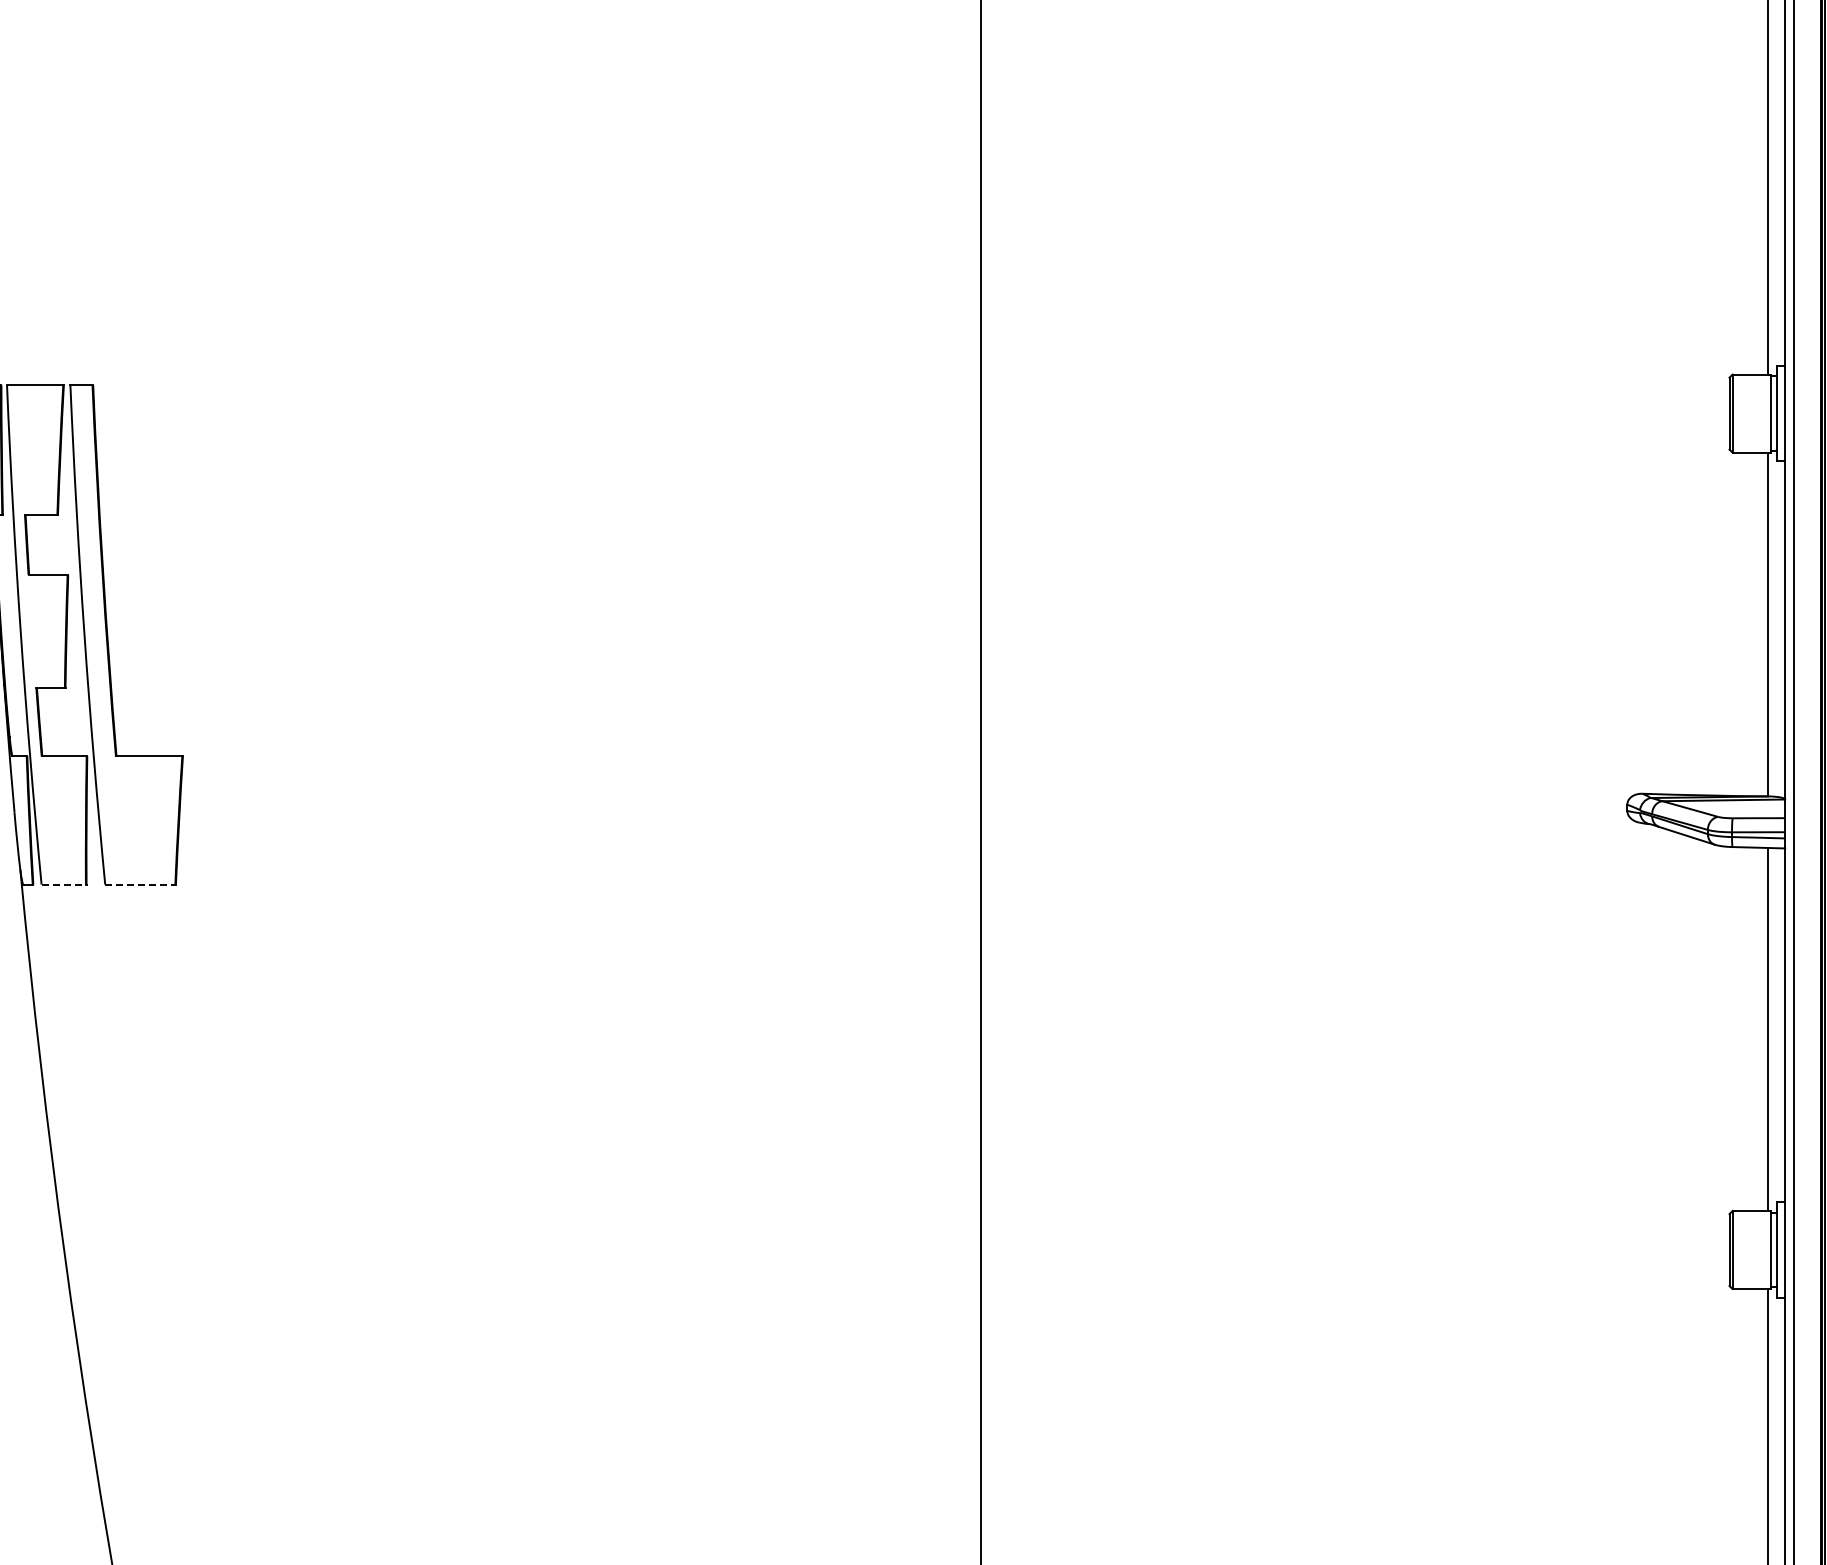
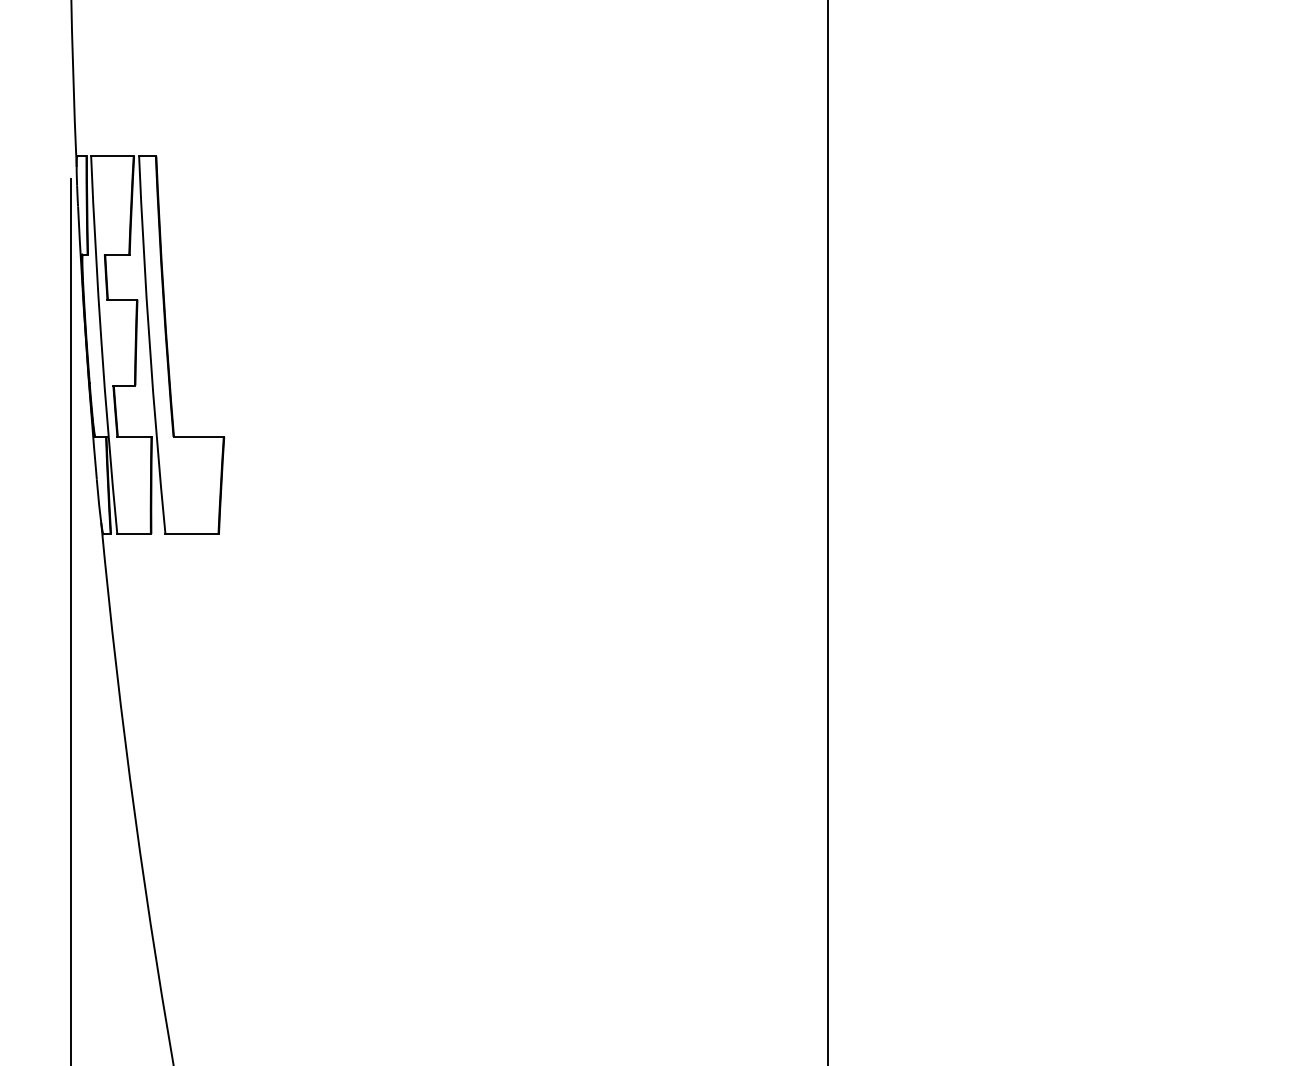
line: (64, 884) -> (134, 534), dashed -> solid
line: (140, 884) -> (192, 534), dashed -> solid

